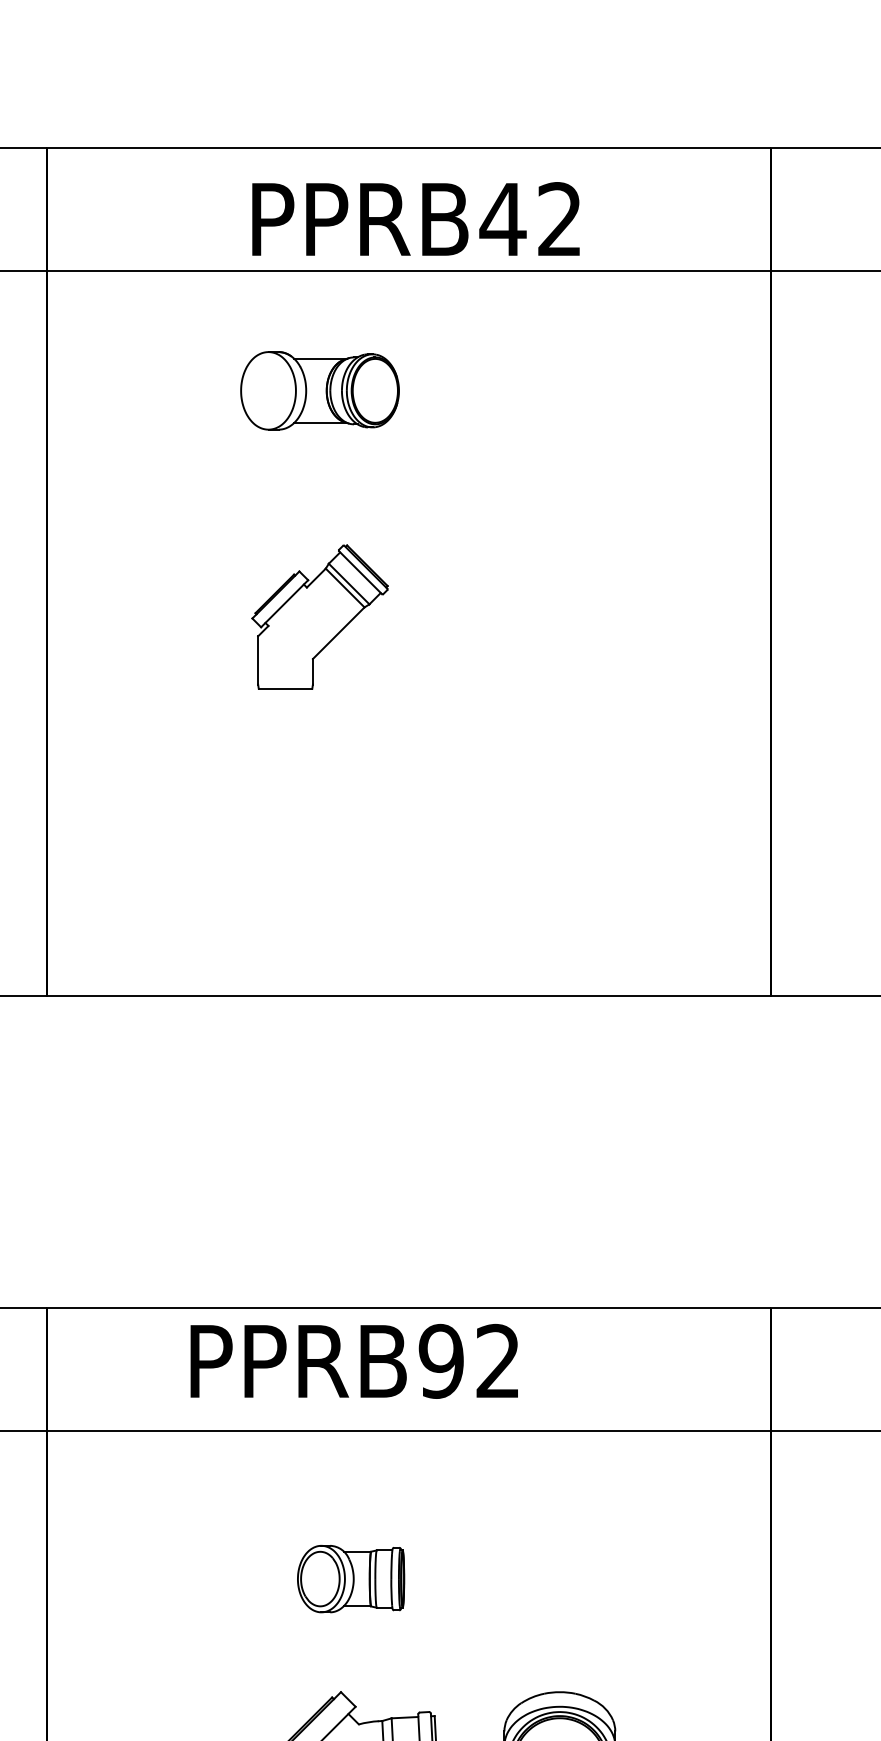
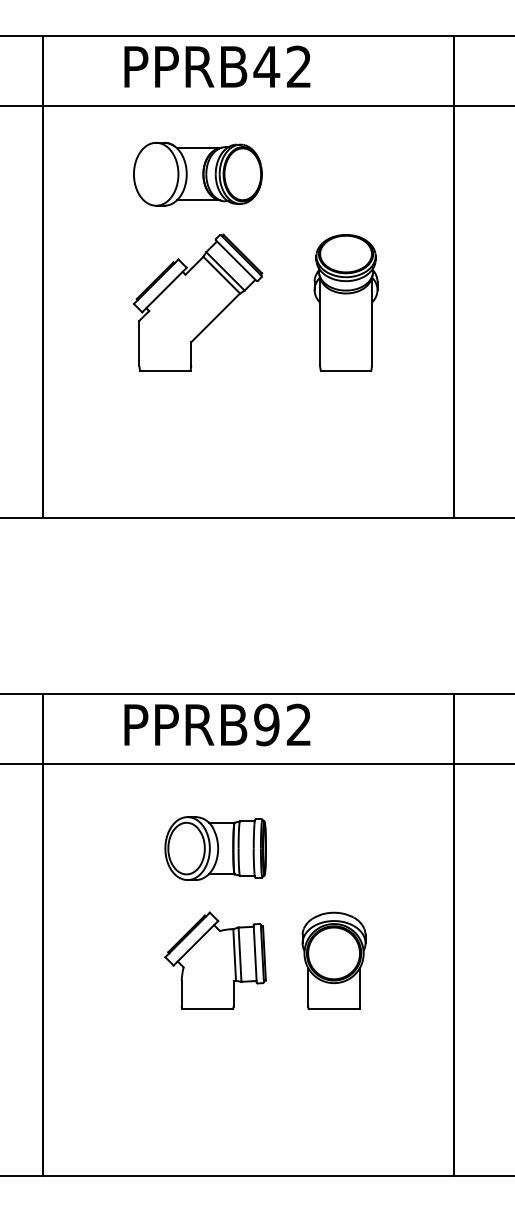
text: (416, 218) -> (217, 66), moved
part: (319, 389) -> (197, 173), size x1.43
part: (319, 616) -> (197, 302), size x1.67
part: (579, 616) -> (345, 302), added
part: (350, 1578) -> (215, 848), size x1.67

